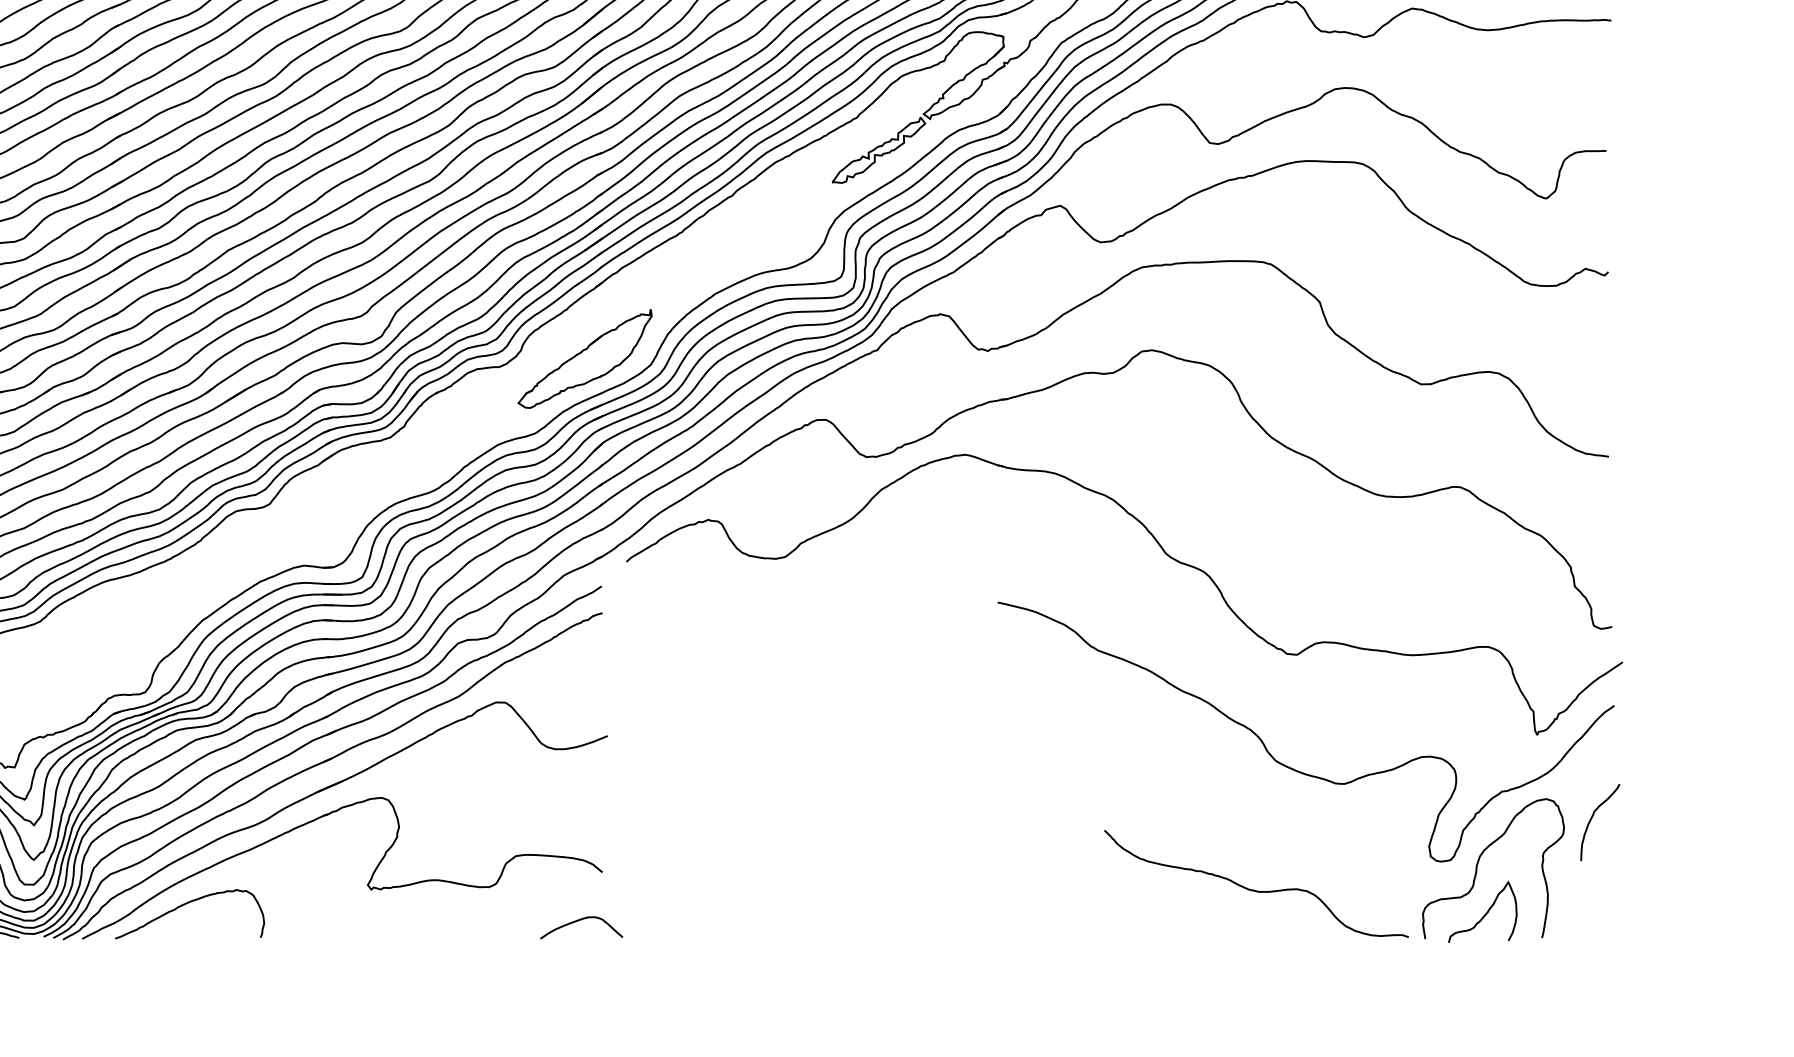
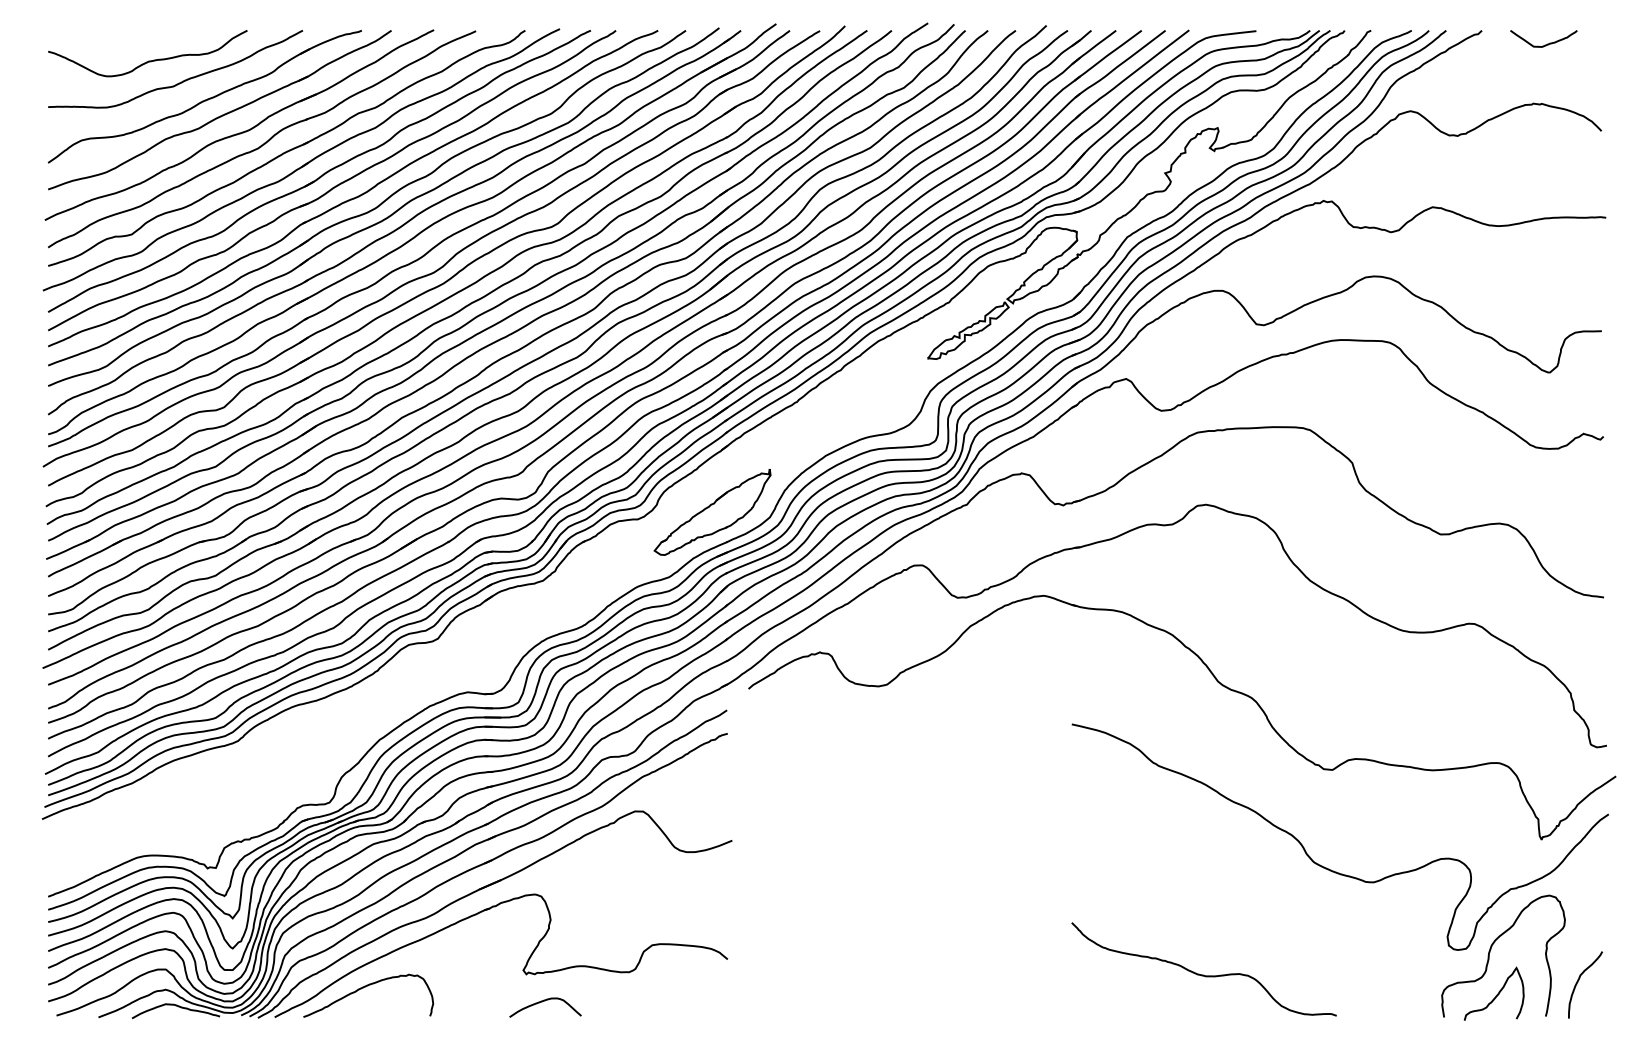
curve: (1593, 817) -> (1579, 980), moved
curve: (1255, 889) -> (1203, 974), moved
curve: (578, 921) -> (542, 1002), moved

